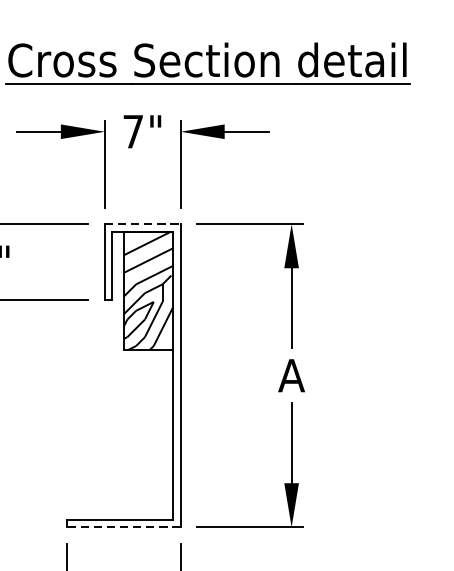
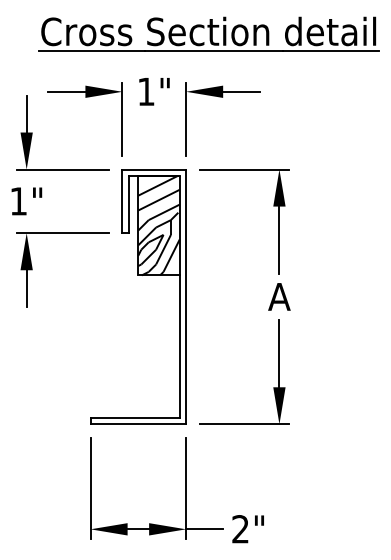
text: (133, 131) -> (146, 91), 7" -> 1"
line: (143, 224) -> (154, 169), dashed -> solid
line: (124, 527) -> (138, 424), dashed -> solid

